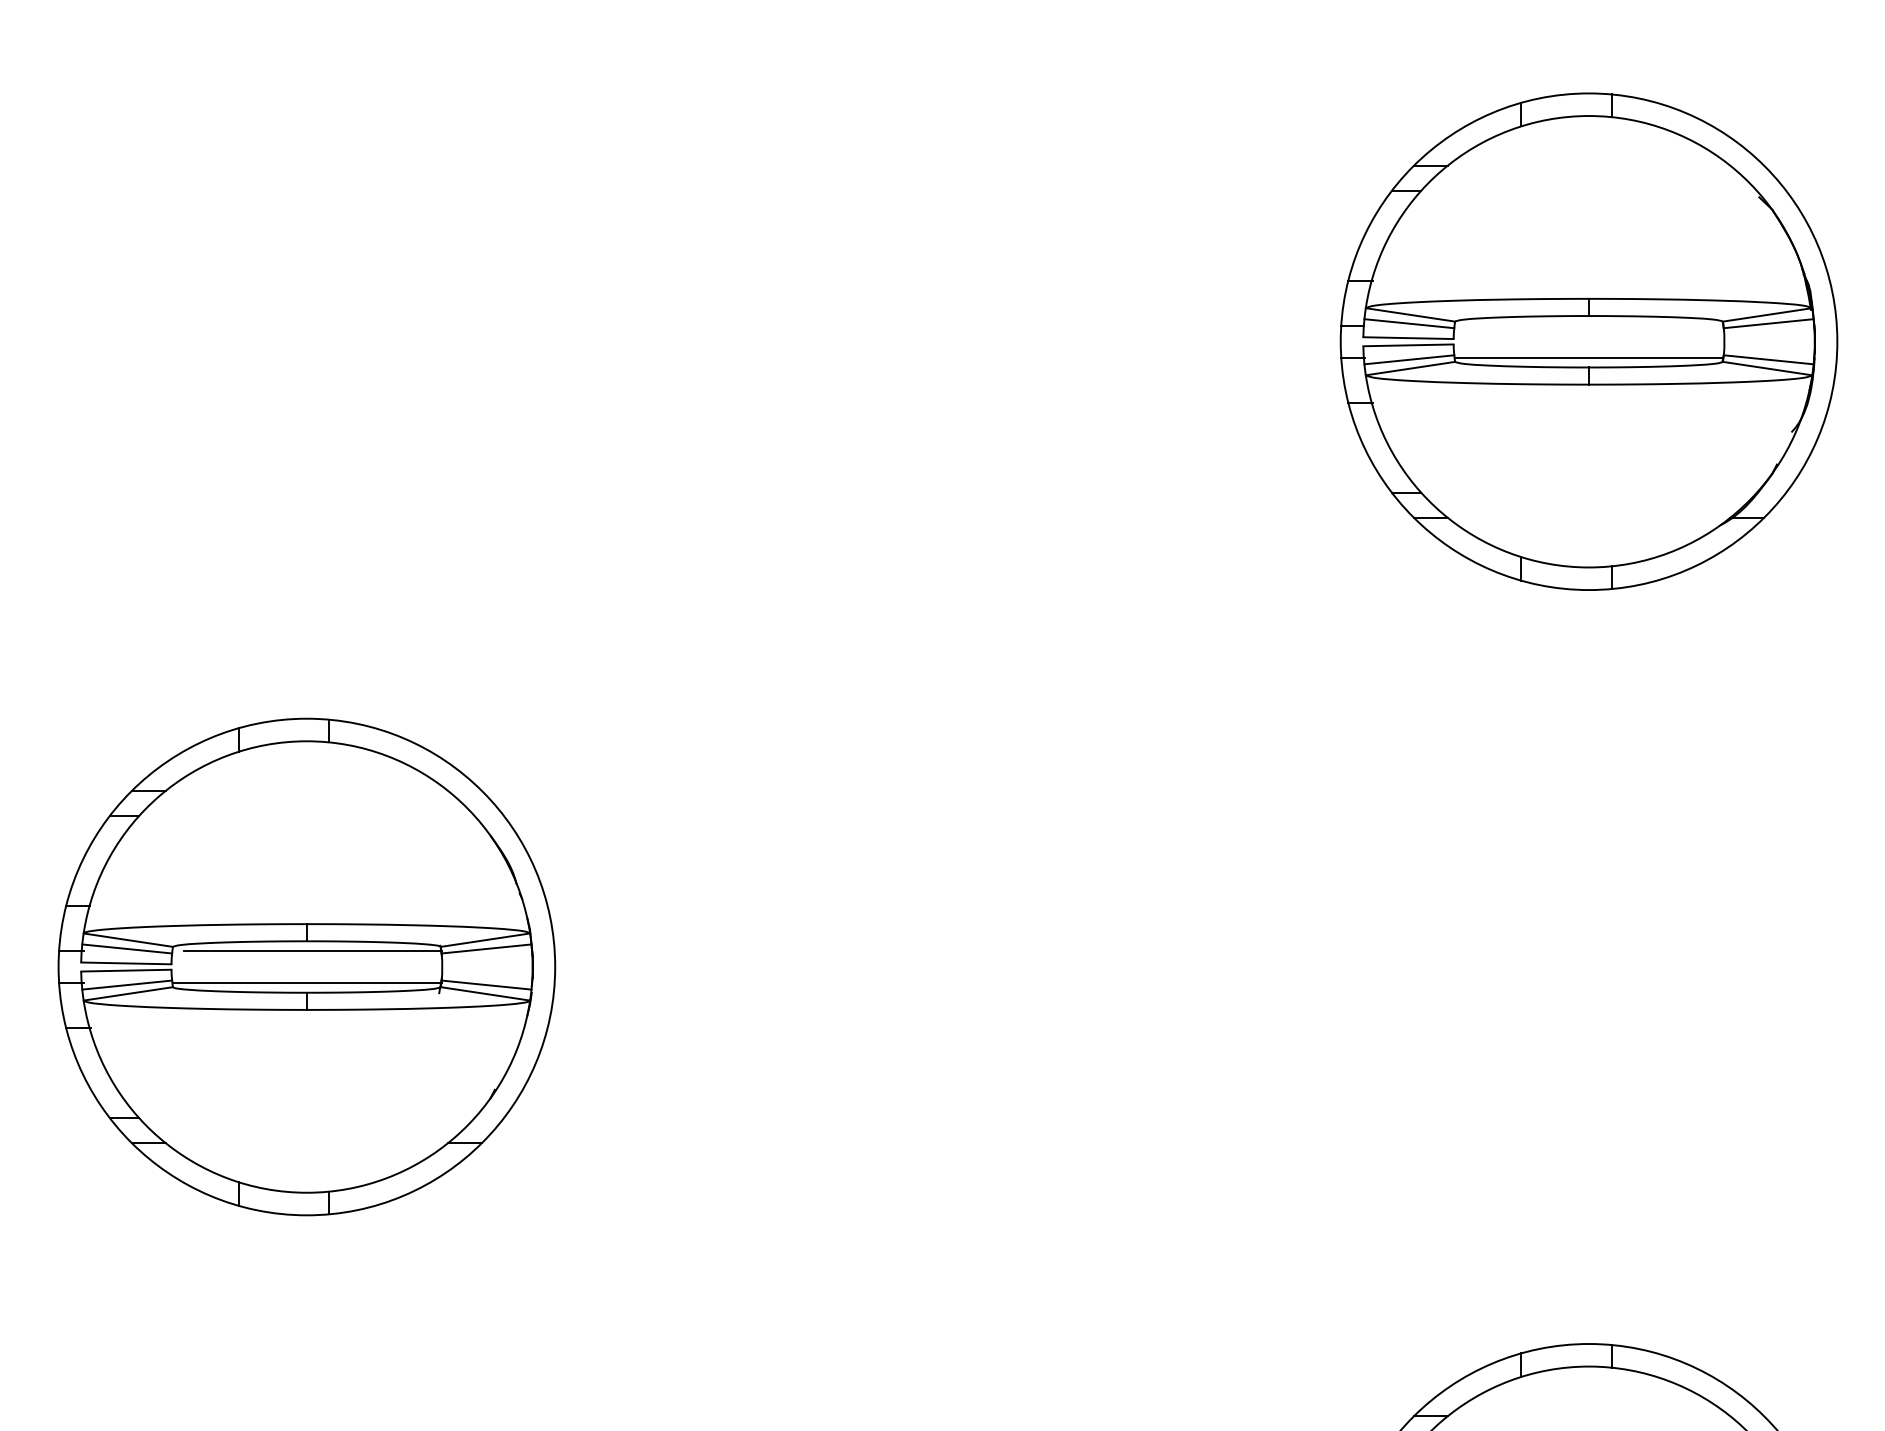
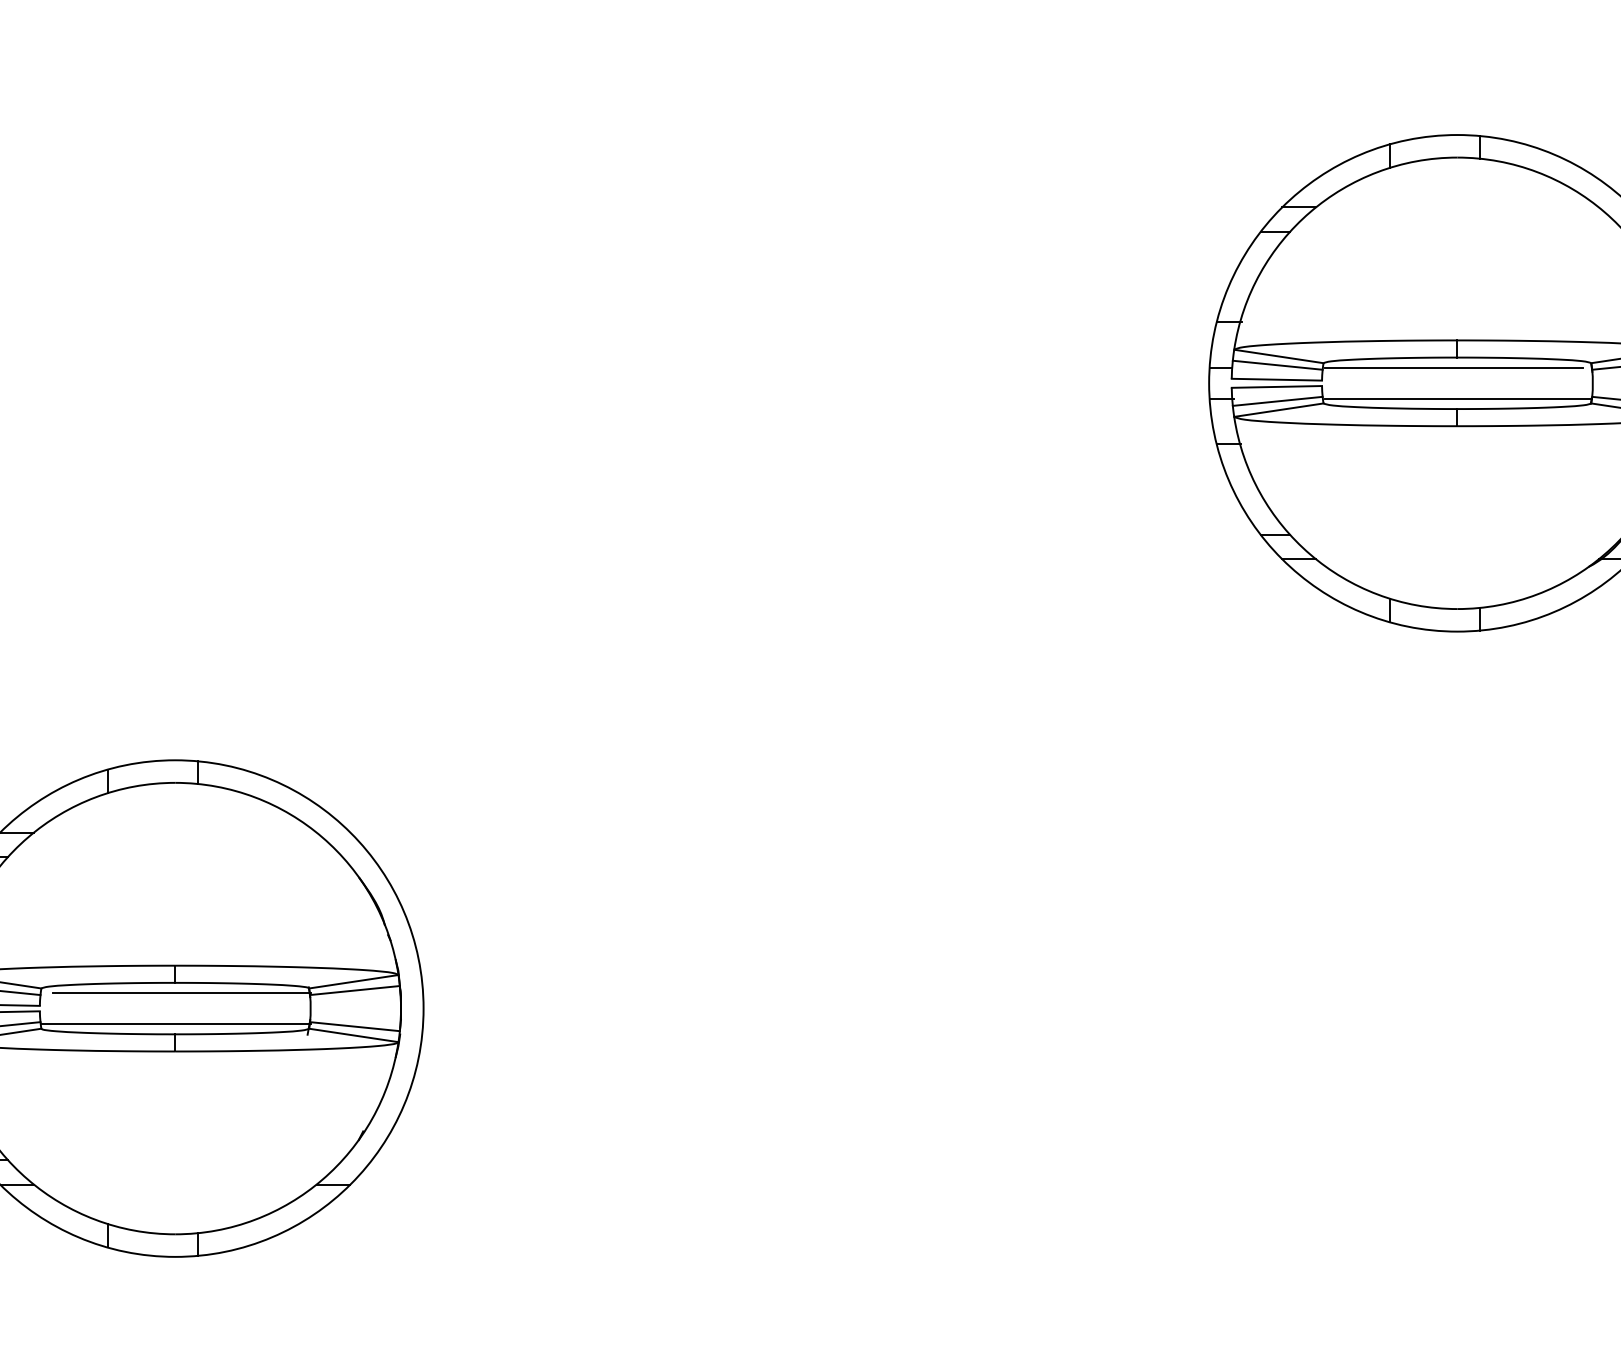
line: (1585, 325) -> (1453, 367), added

